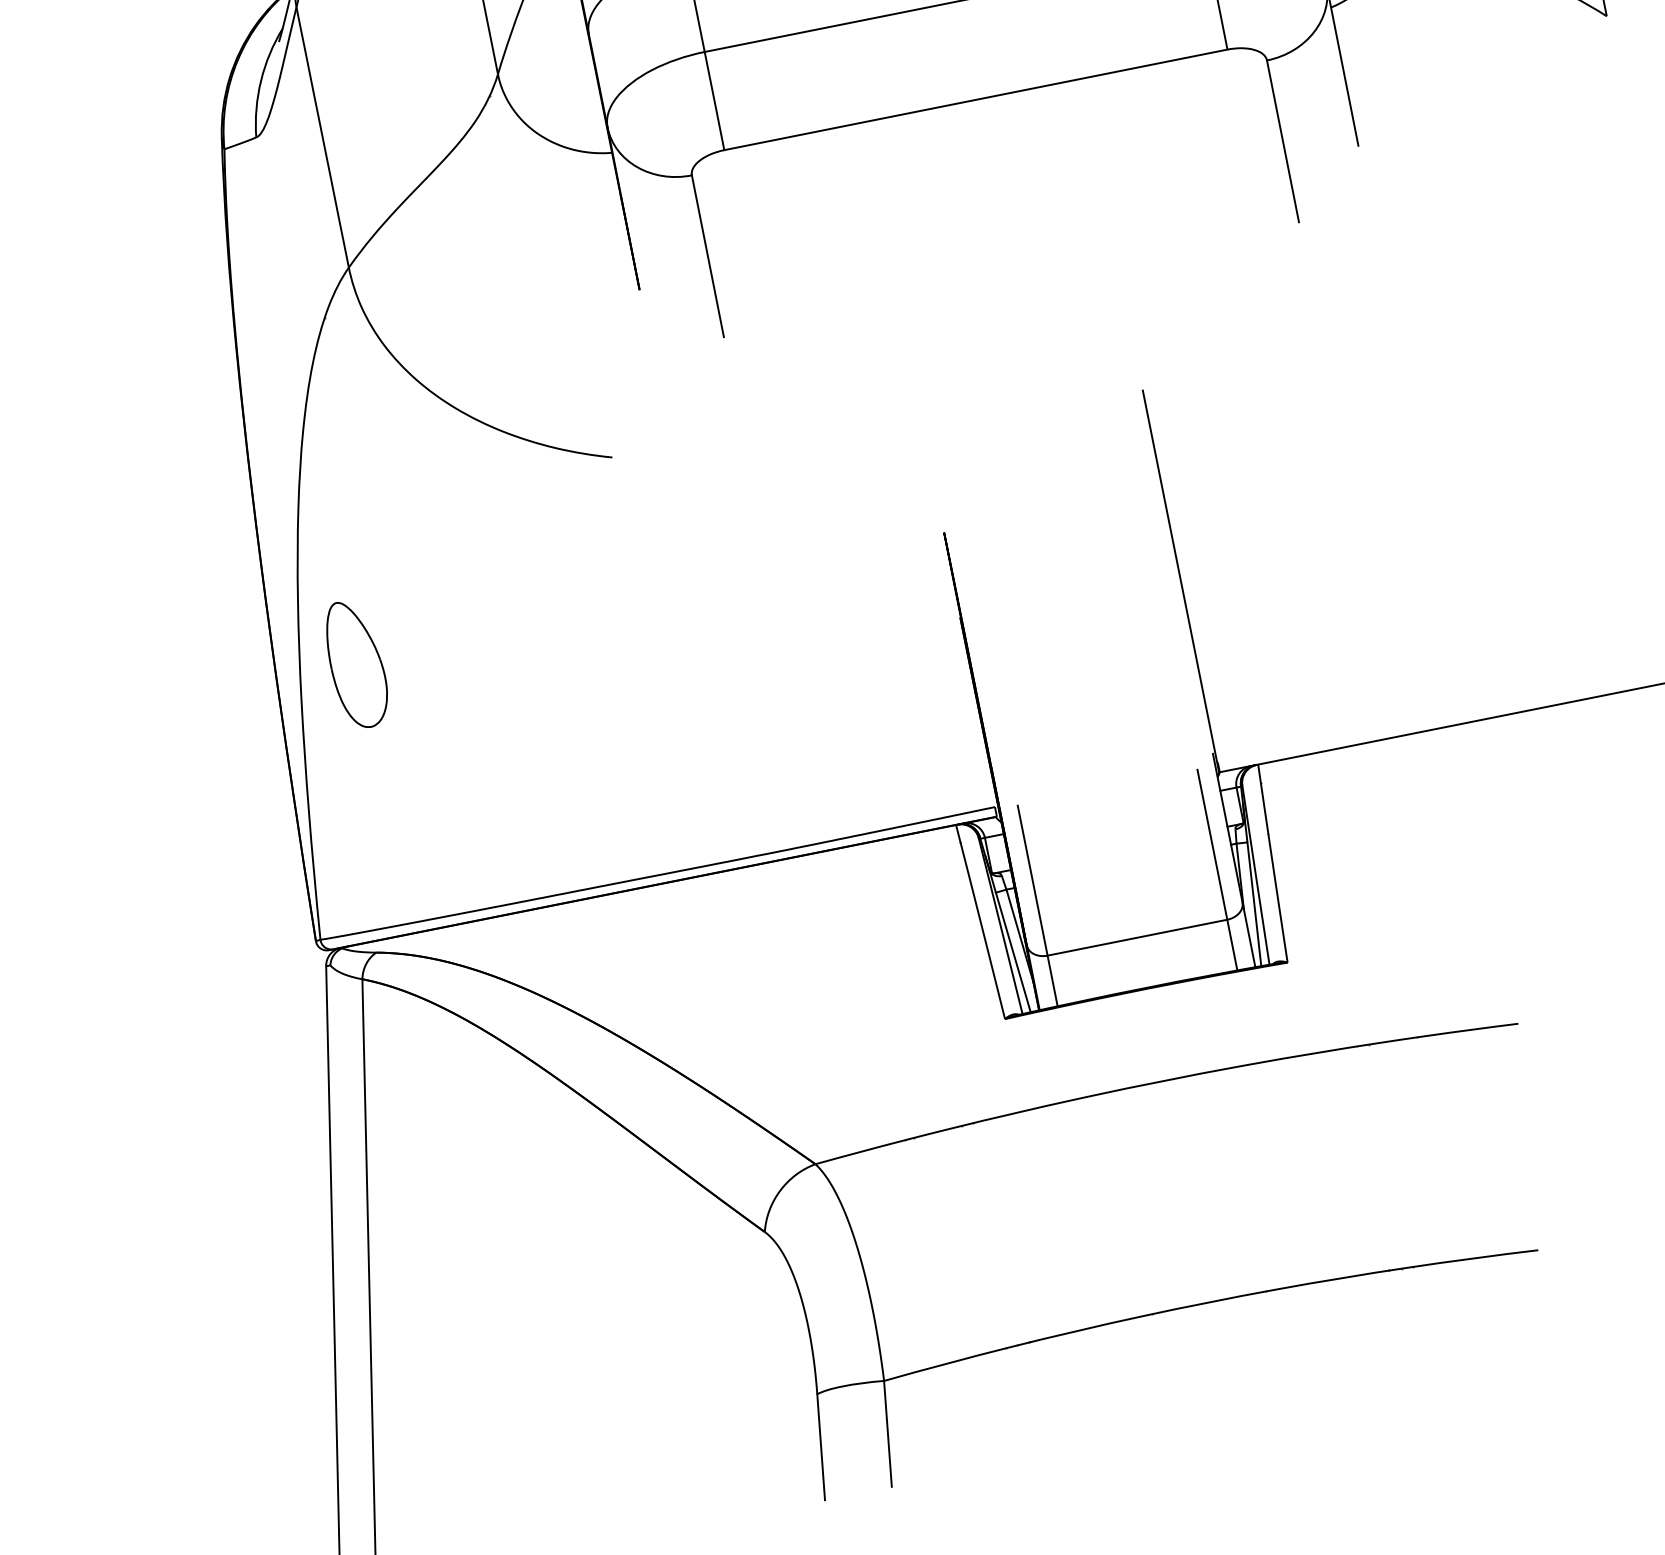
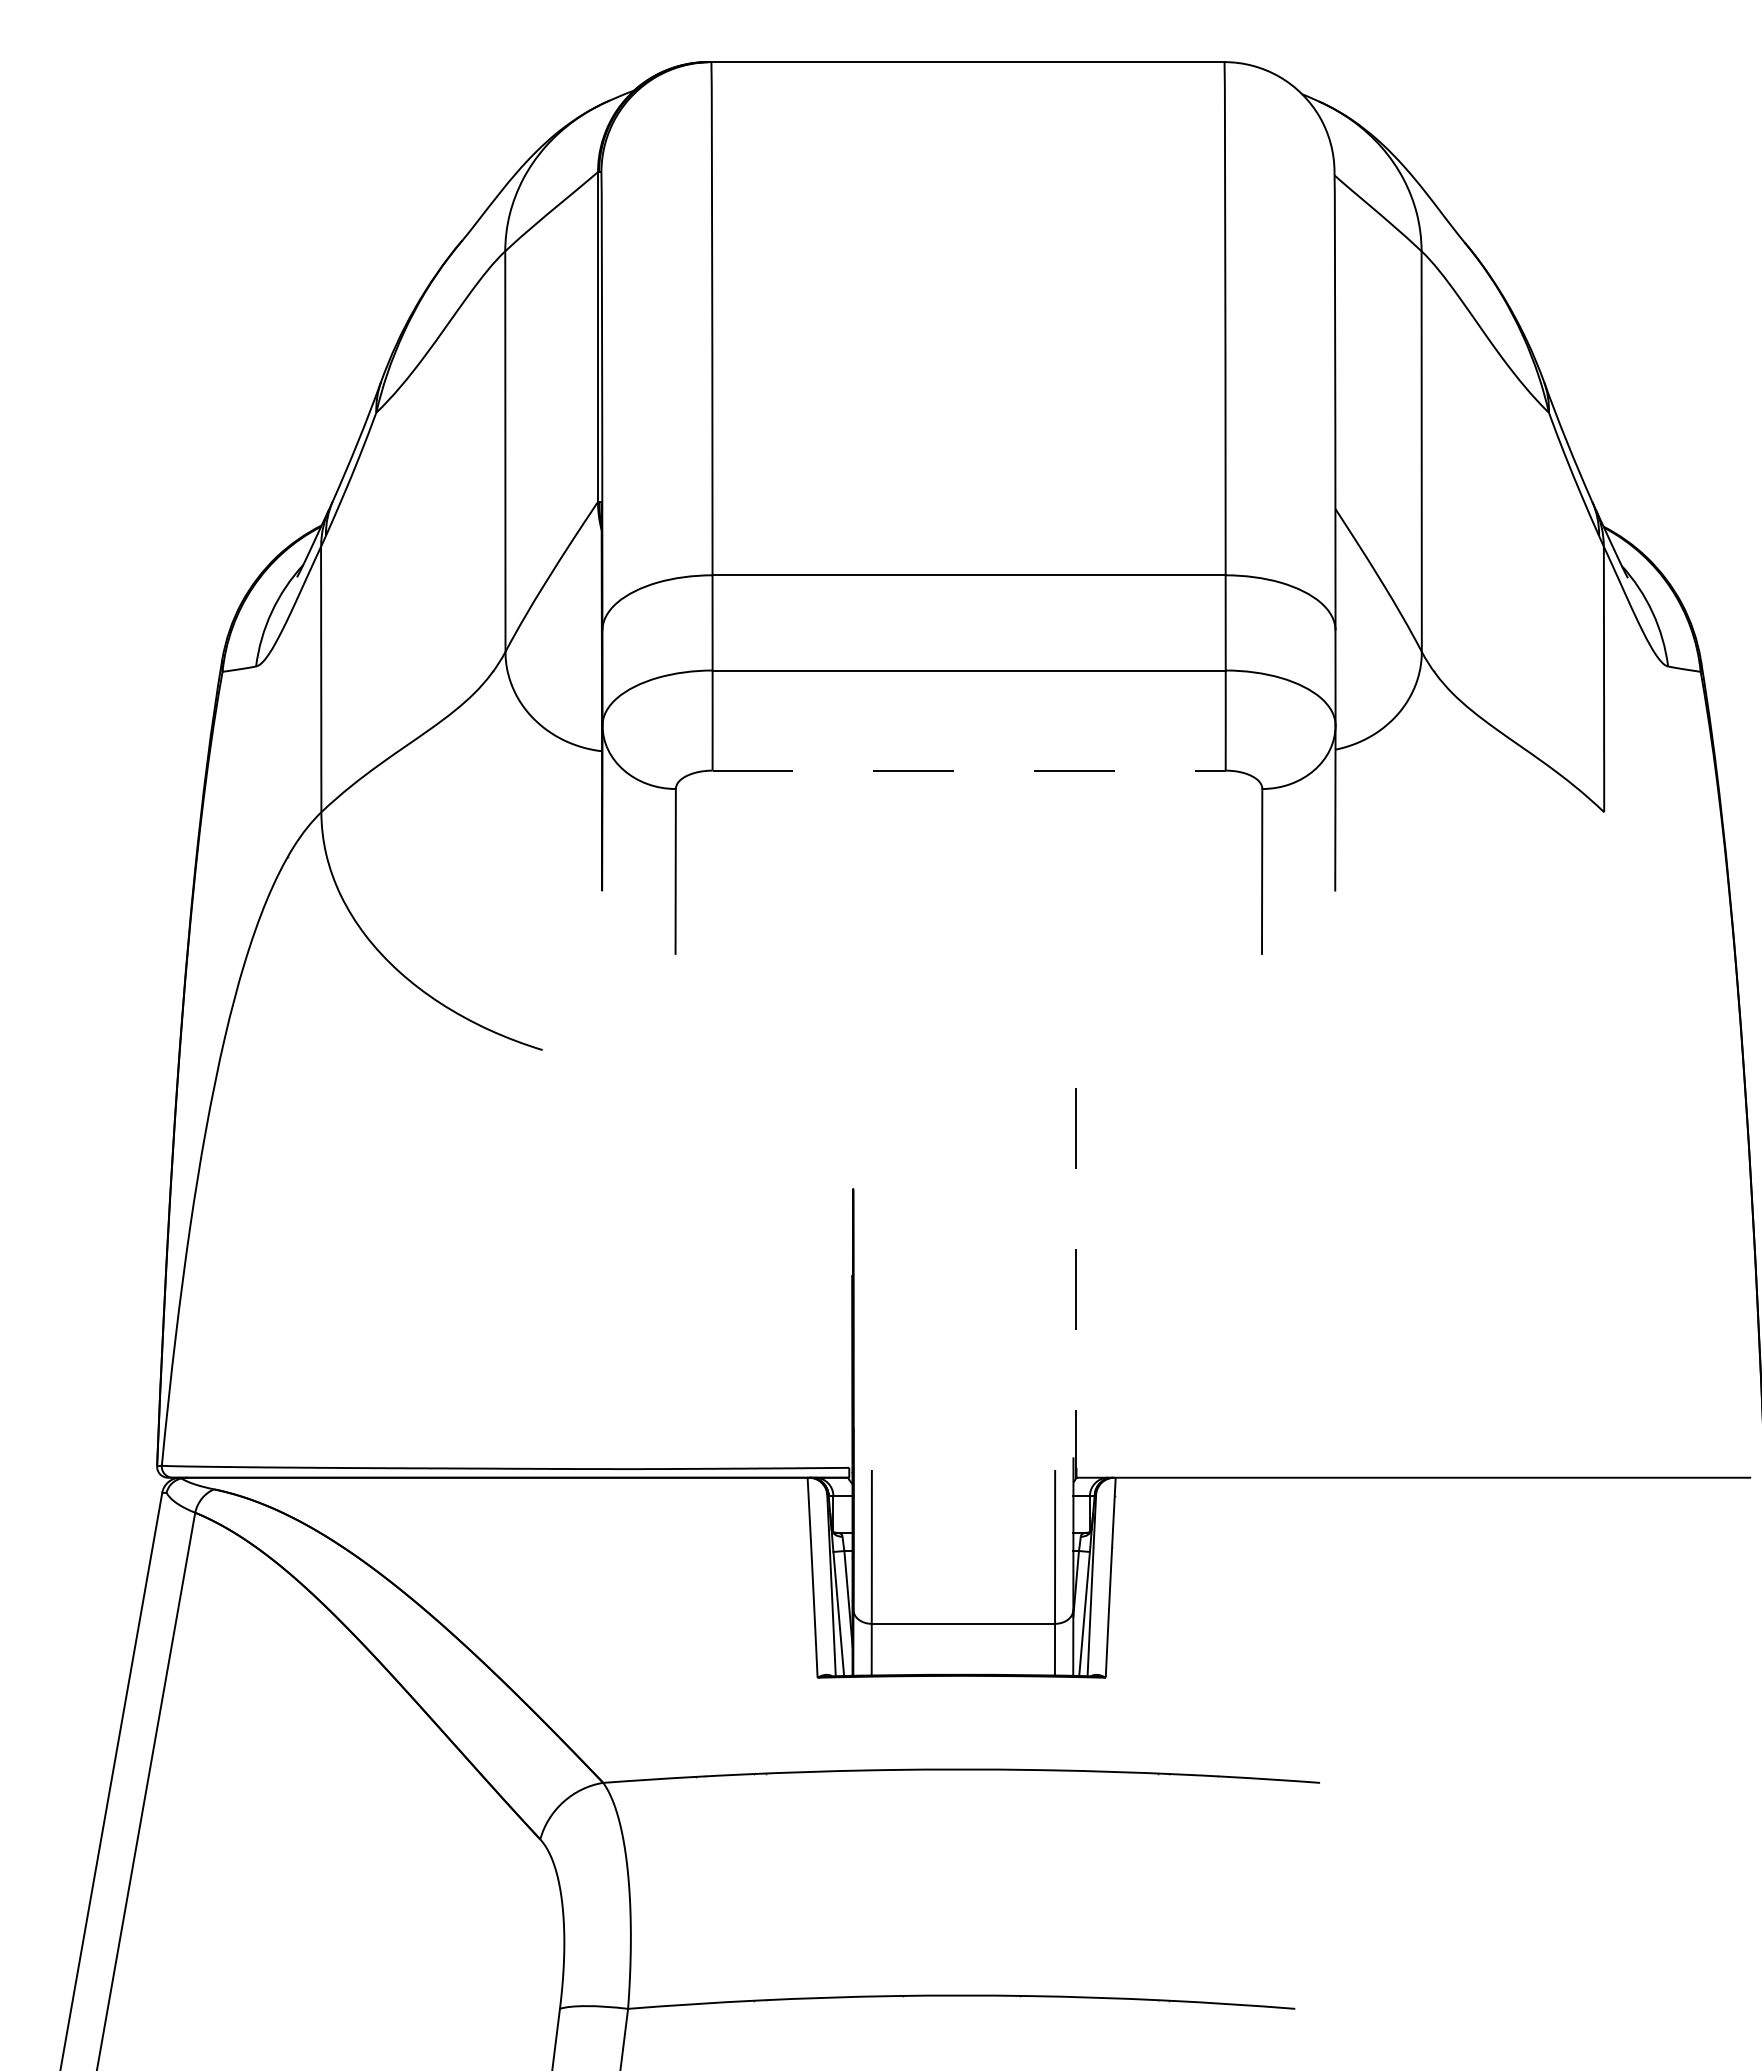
line: (976, 99) -> (969, 770), solid -> dashed
line: (1180, 581) -> (1075, 1283), solid -> dashed
part: (355, 664) -> (250, 1202), removed

